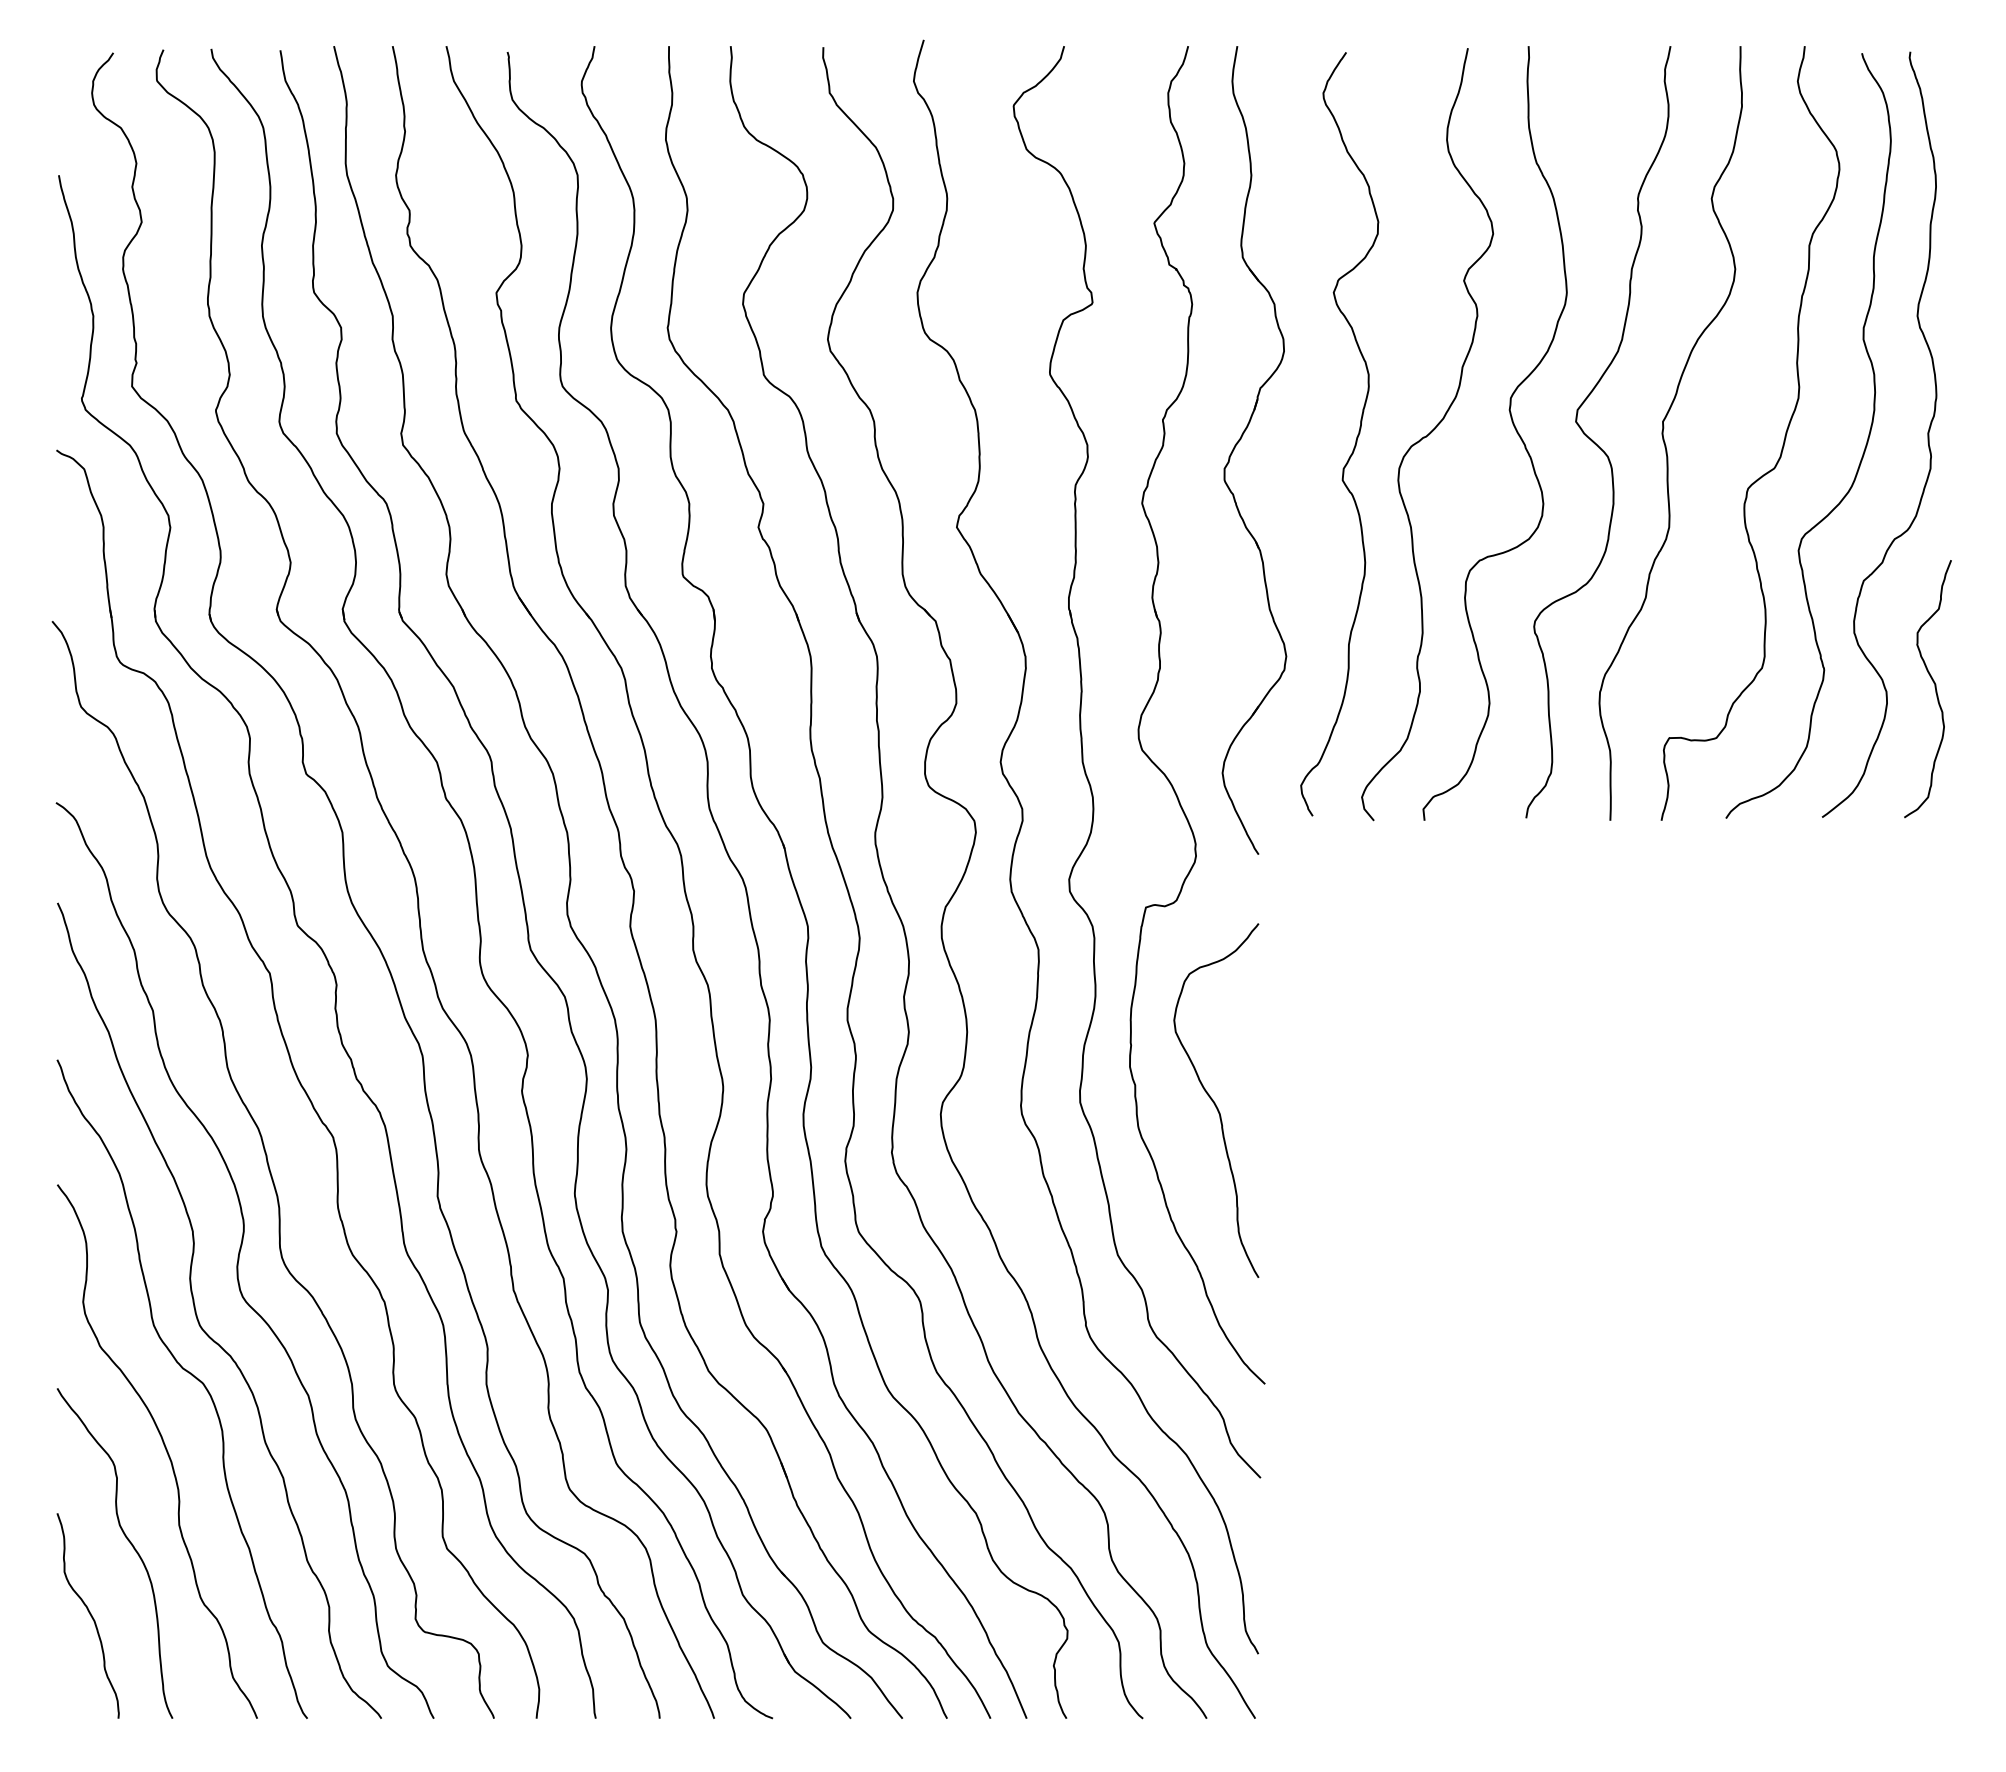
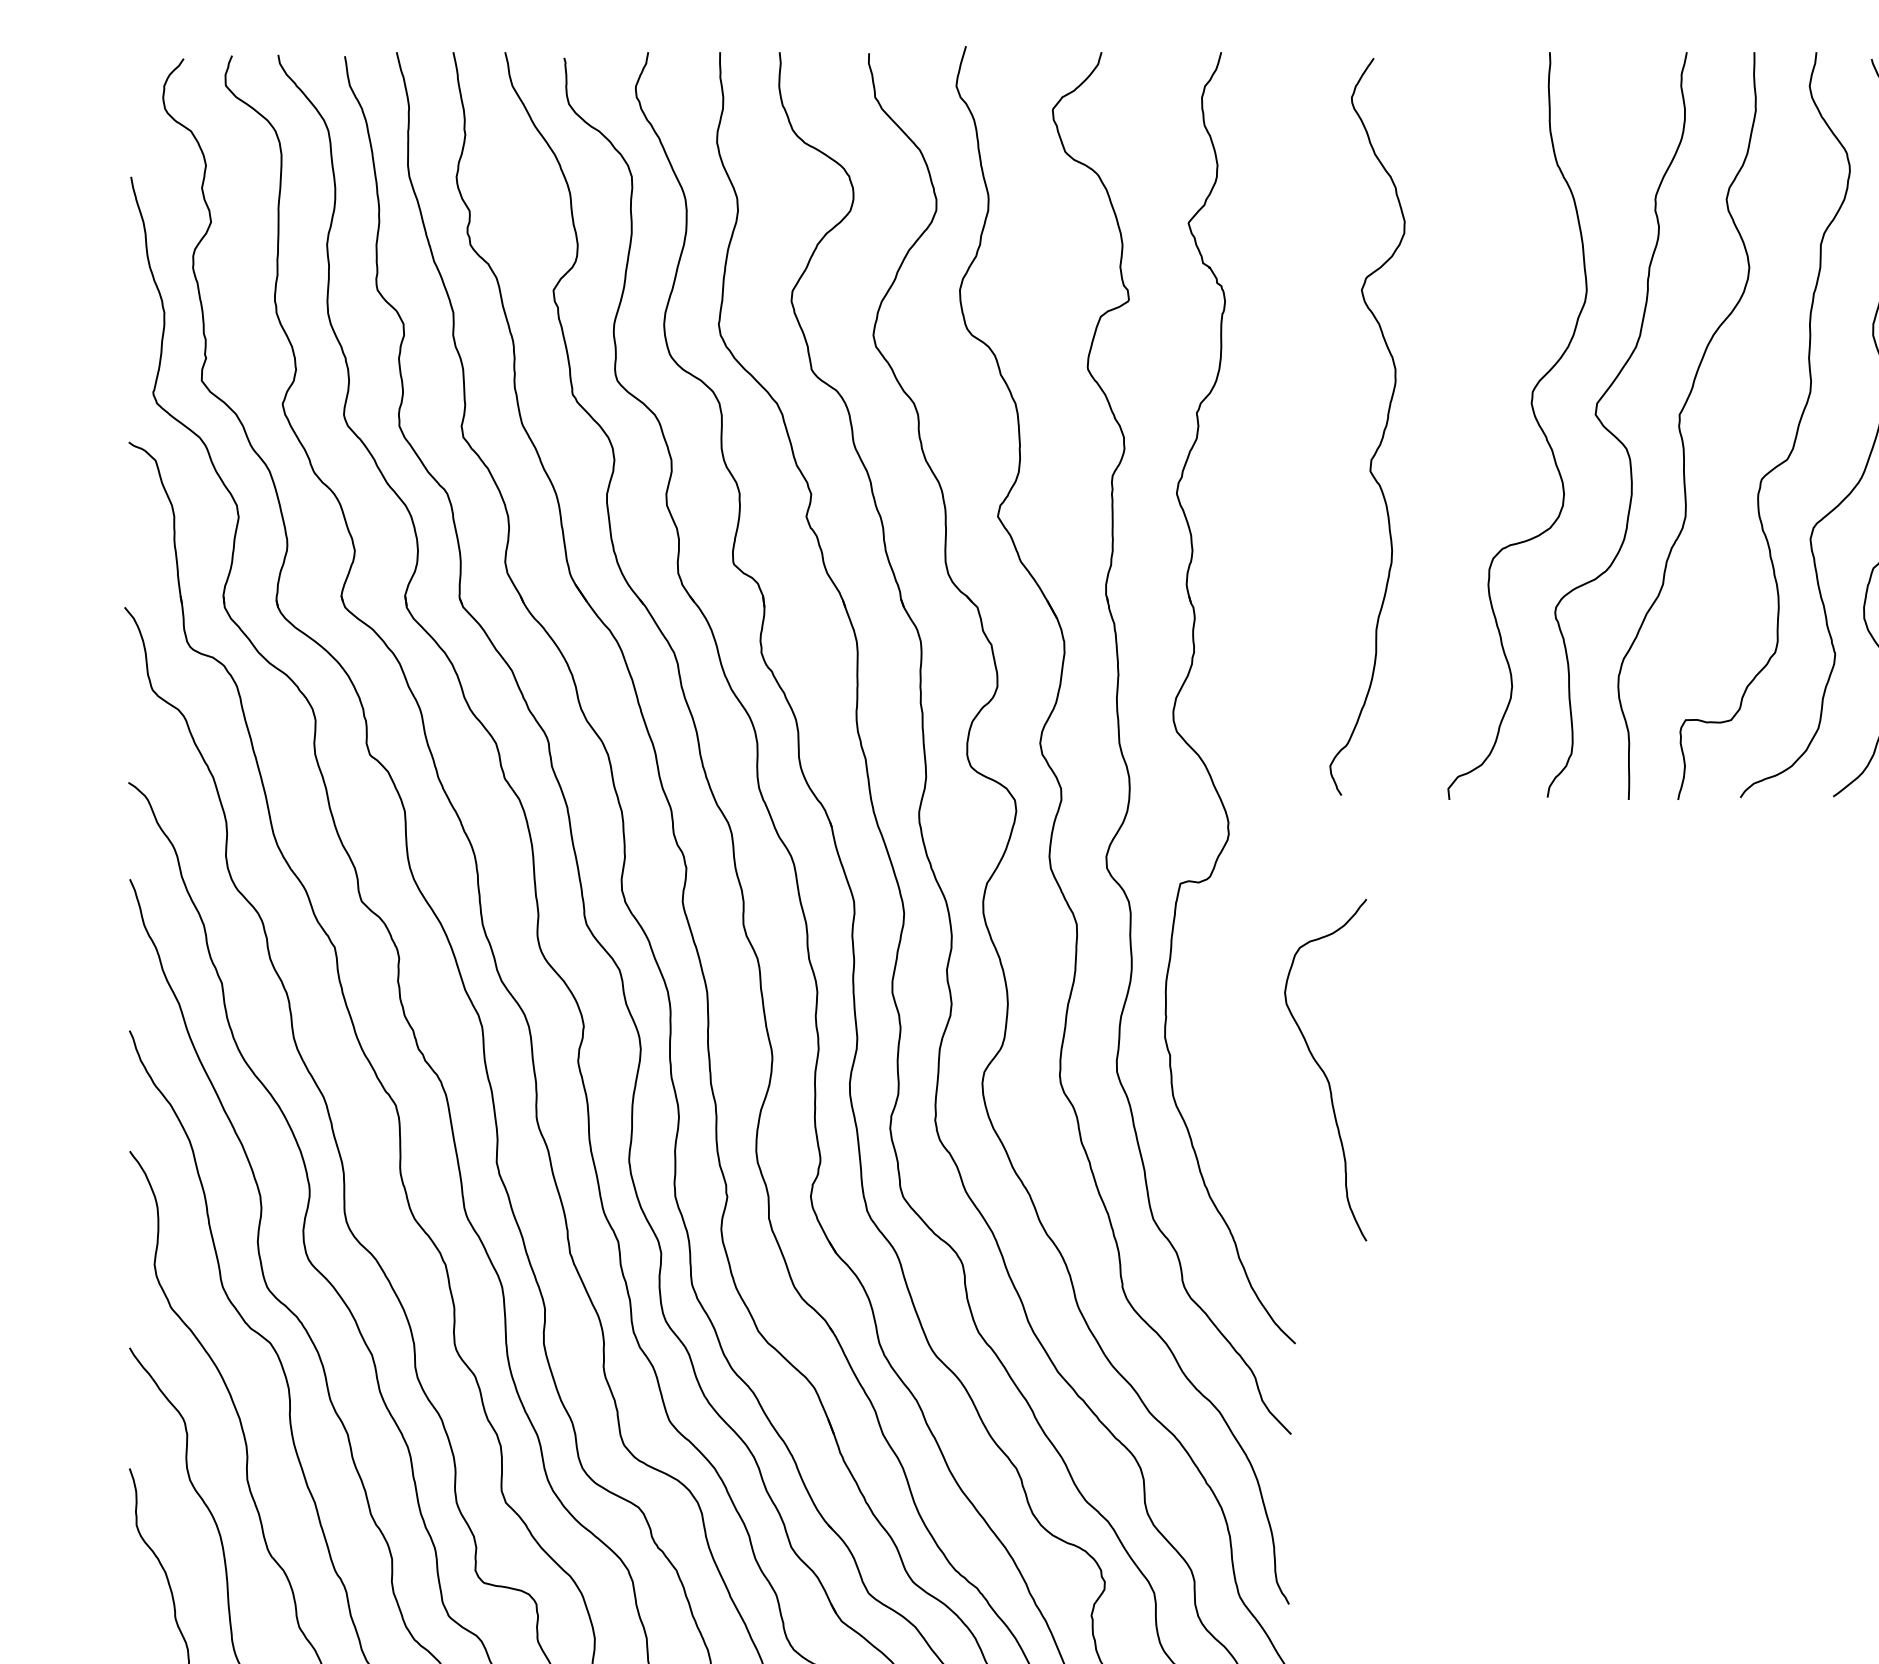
curve: (1427, 434) -> (1452, 427), removed
part: (1241, 439) -> (1272, 431), removed
curve: (1214, 1101) -> (1323, 1070), moved

